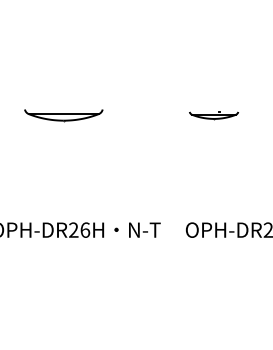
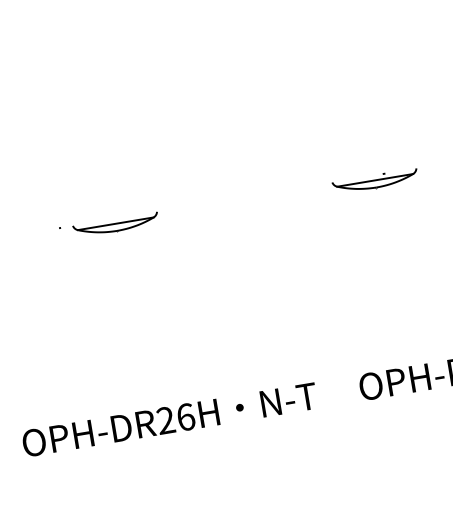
part: (64, 115) -> (116, 224), size x0.62

